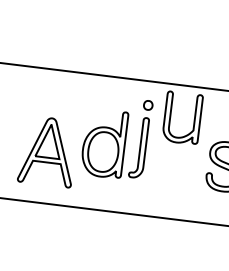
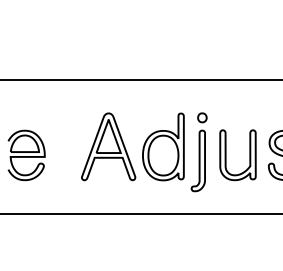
part: (171, 116) -> (226, 155), moved
part: (140, 139) -> (198, 152), moved
part: (48, 151) -> (108, 146), moved

